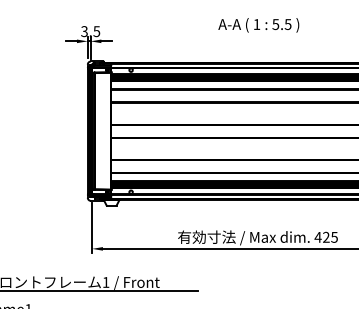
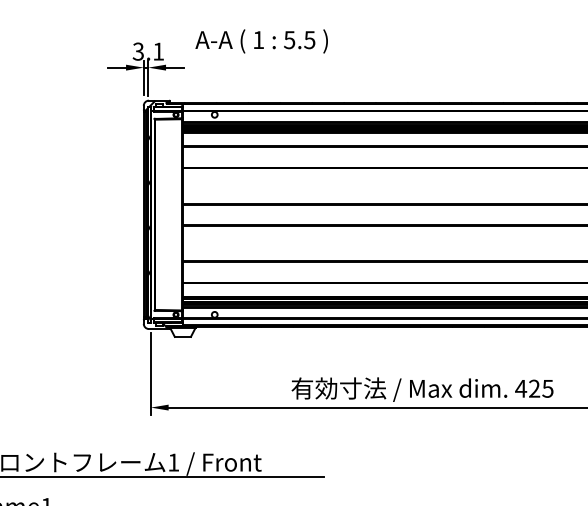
text: (258, 25) -> (261, 41), moved
text: (96, 31) -> (158, 51), 3.5 -> 3.1

